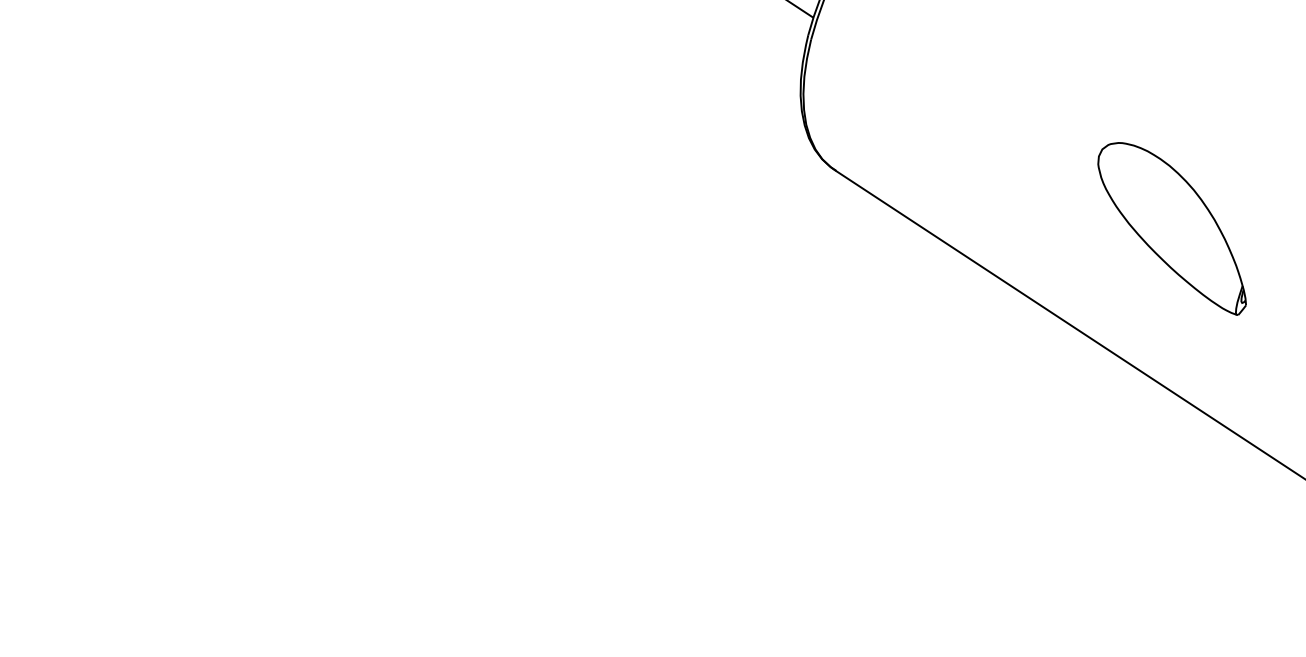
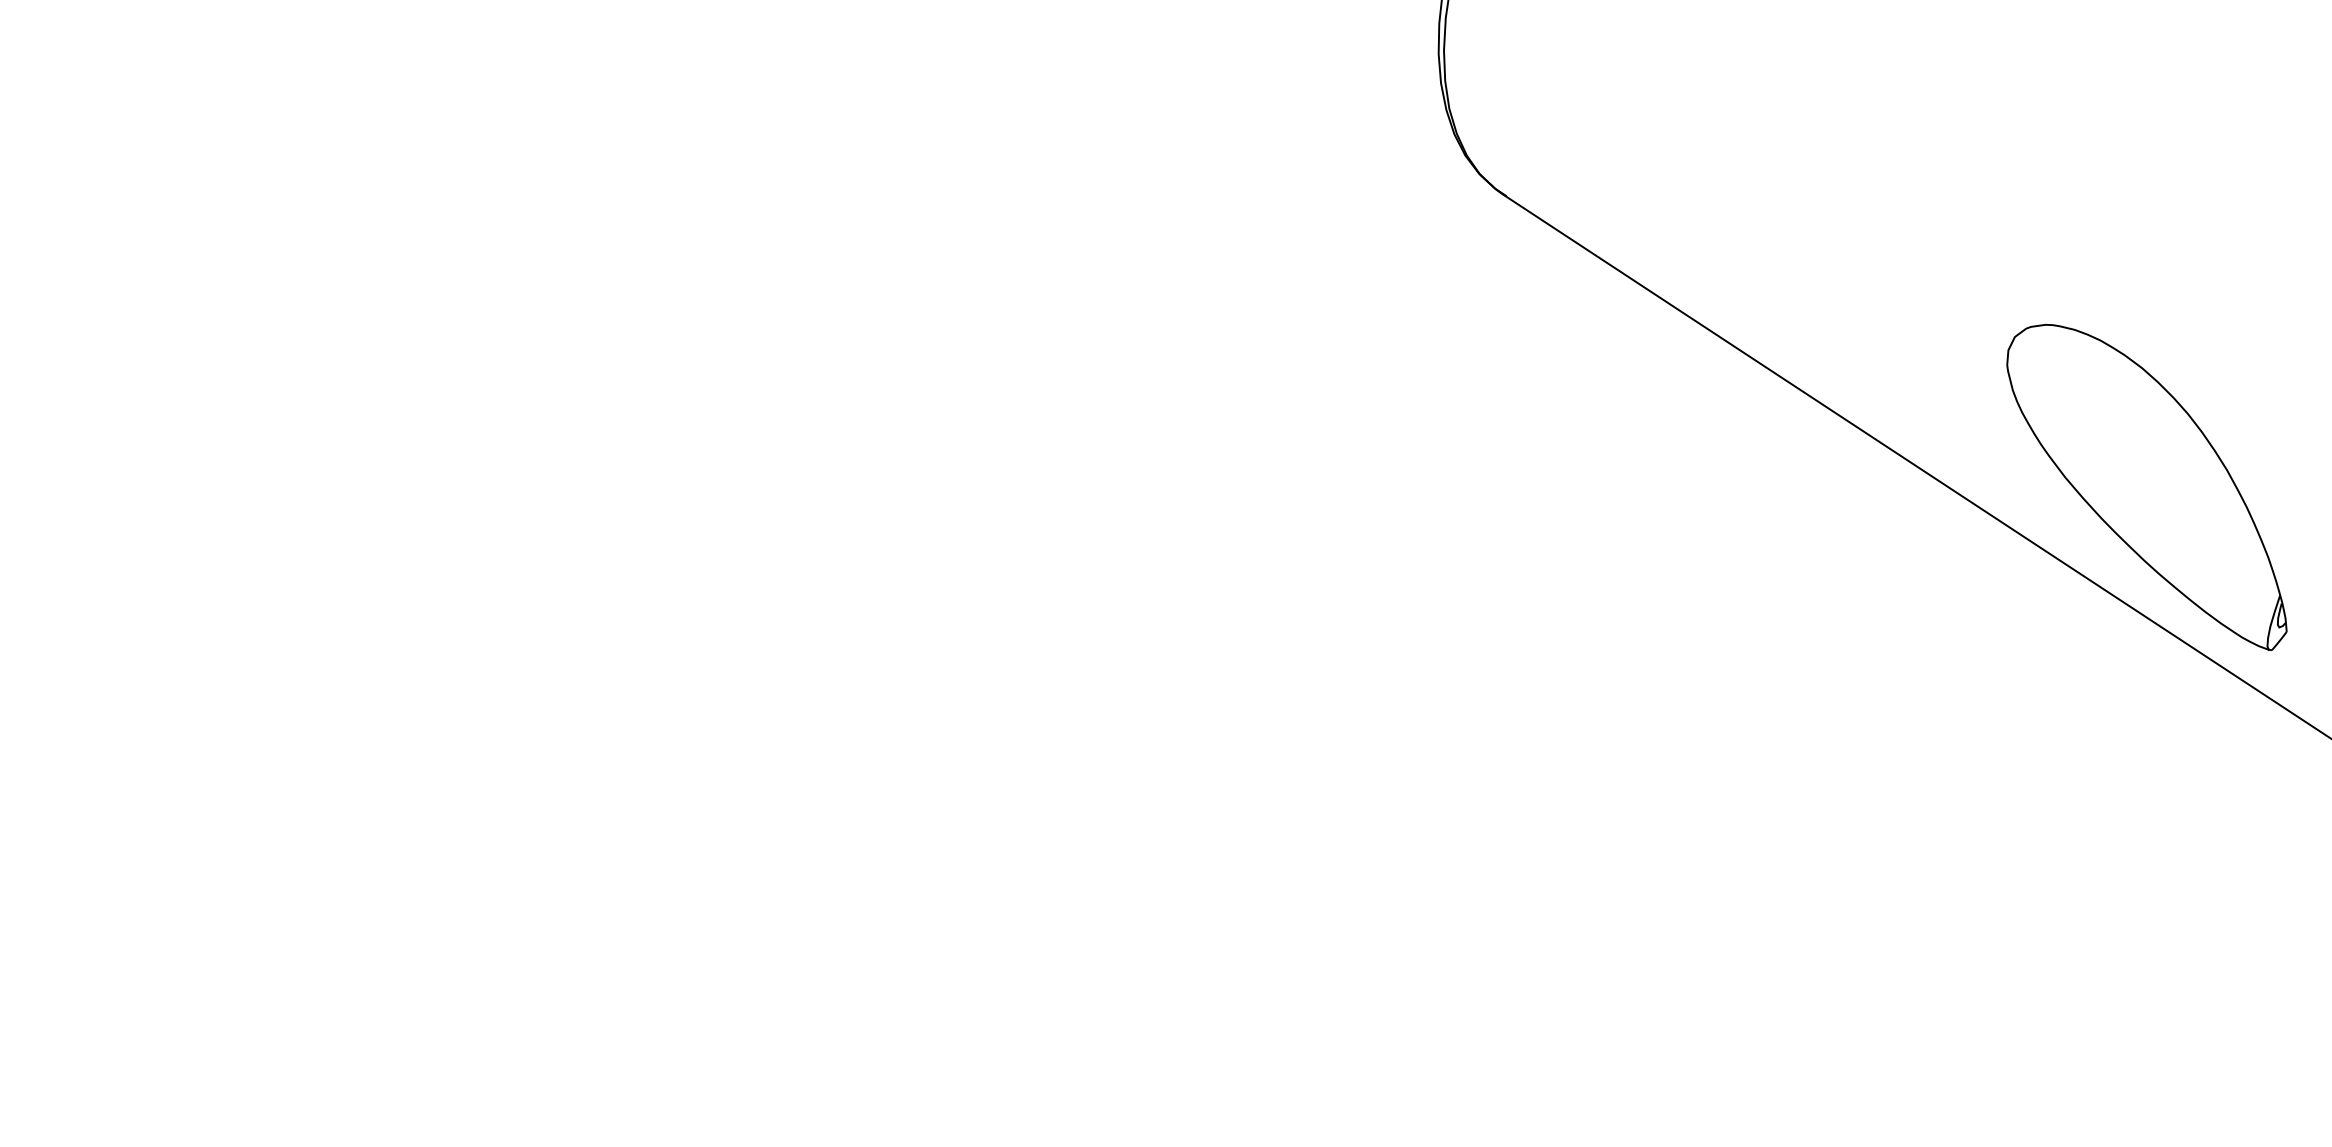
part: (1171, 228) -> (2145, 486), moved

